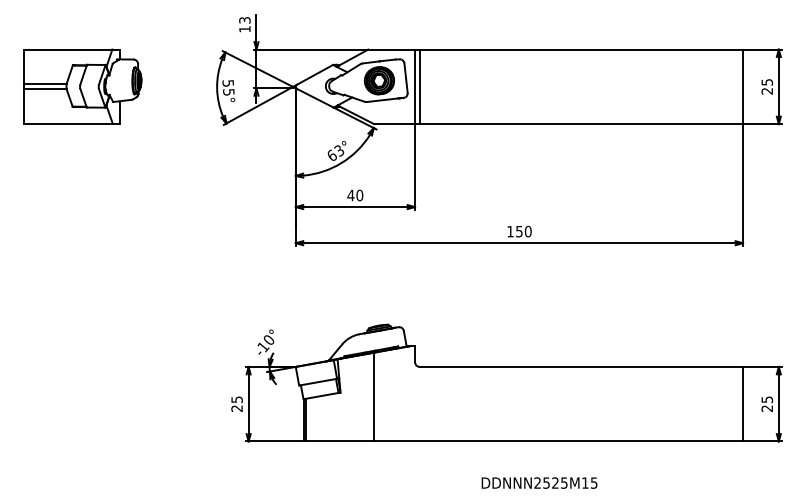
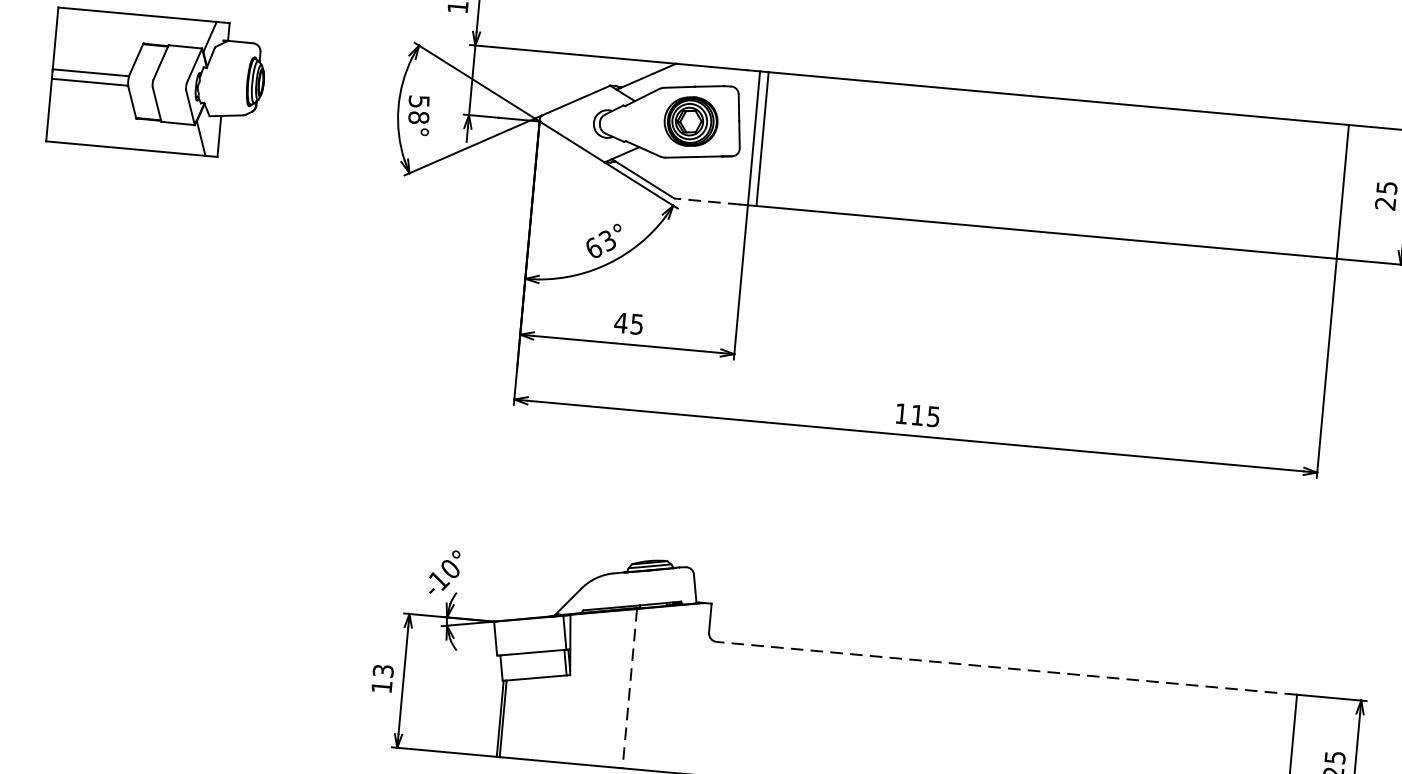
text: (228, 92) -> (418, 118), 55° -> 58°
line: (392, 124) -> (707, 202), solid -> dashed
text: (359, 195) -> (636, 324), 40 -> 45
text: (523, 231) -> (925, 415), 150 -> 115
line: (581, 366) -> (1007, 667), solid -> dashed
line: (374, 397) -> (630, 689), solid -> dashed
text: (236, 403) -> (381, 677), 25 -> 13

